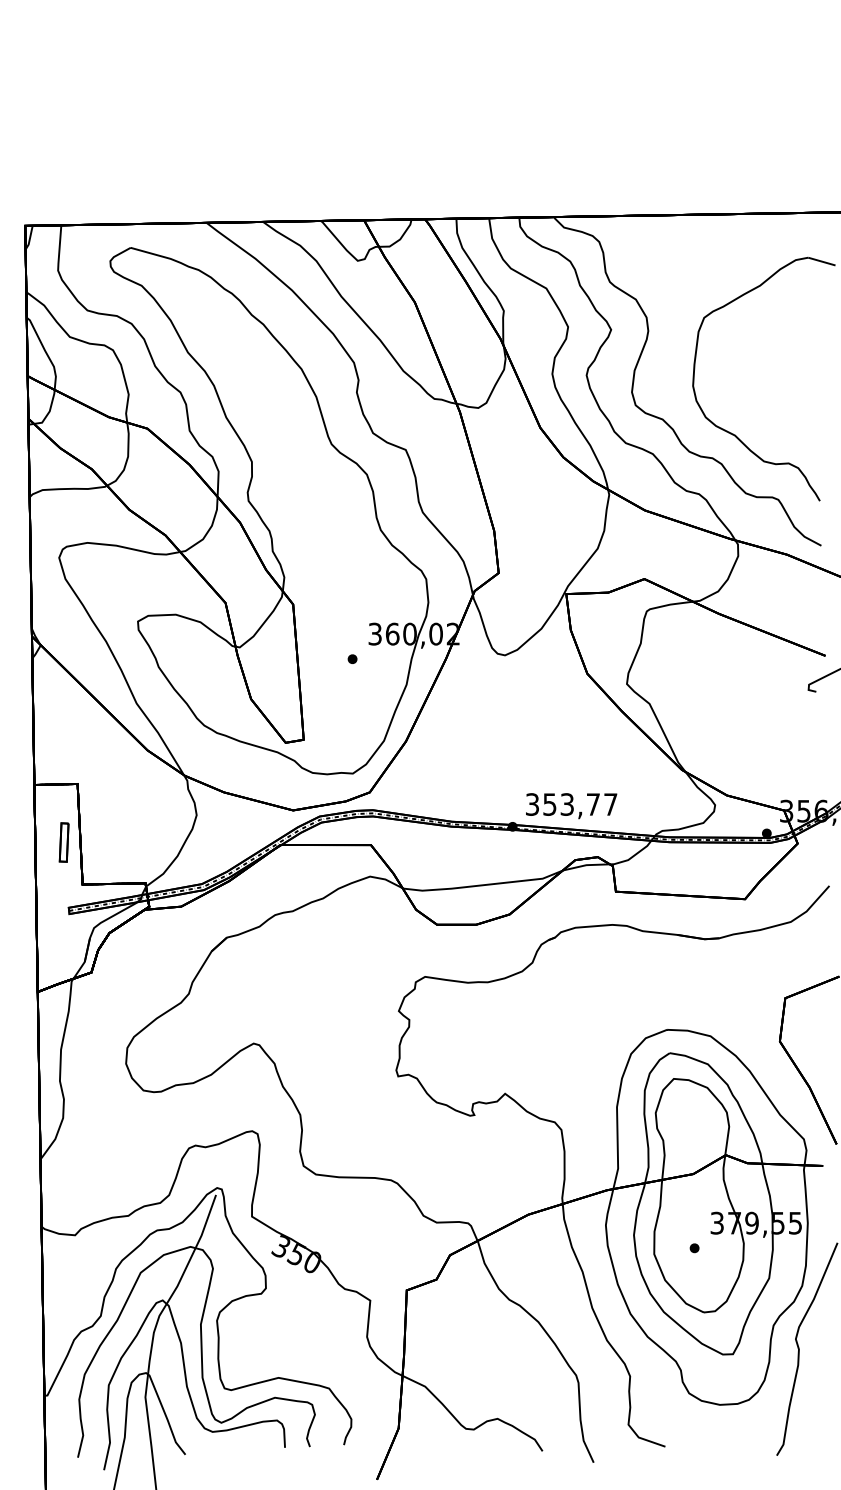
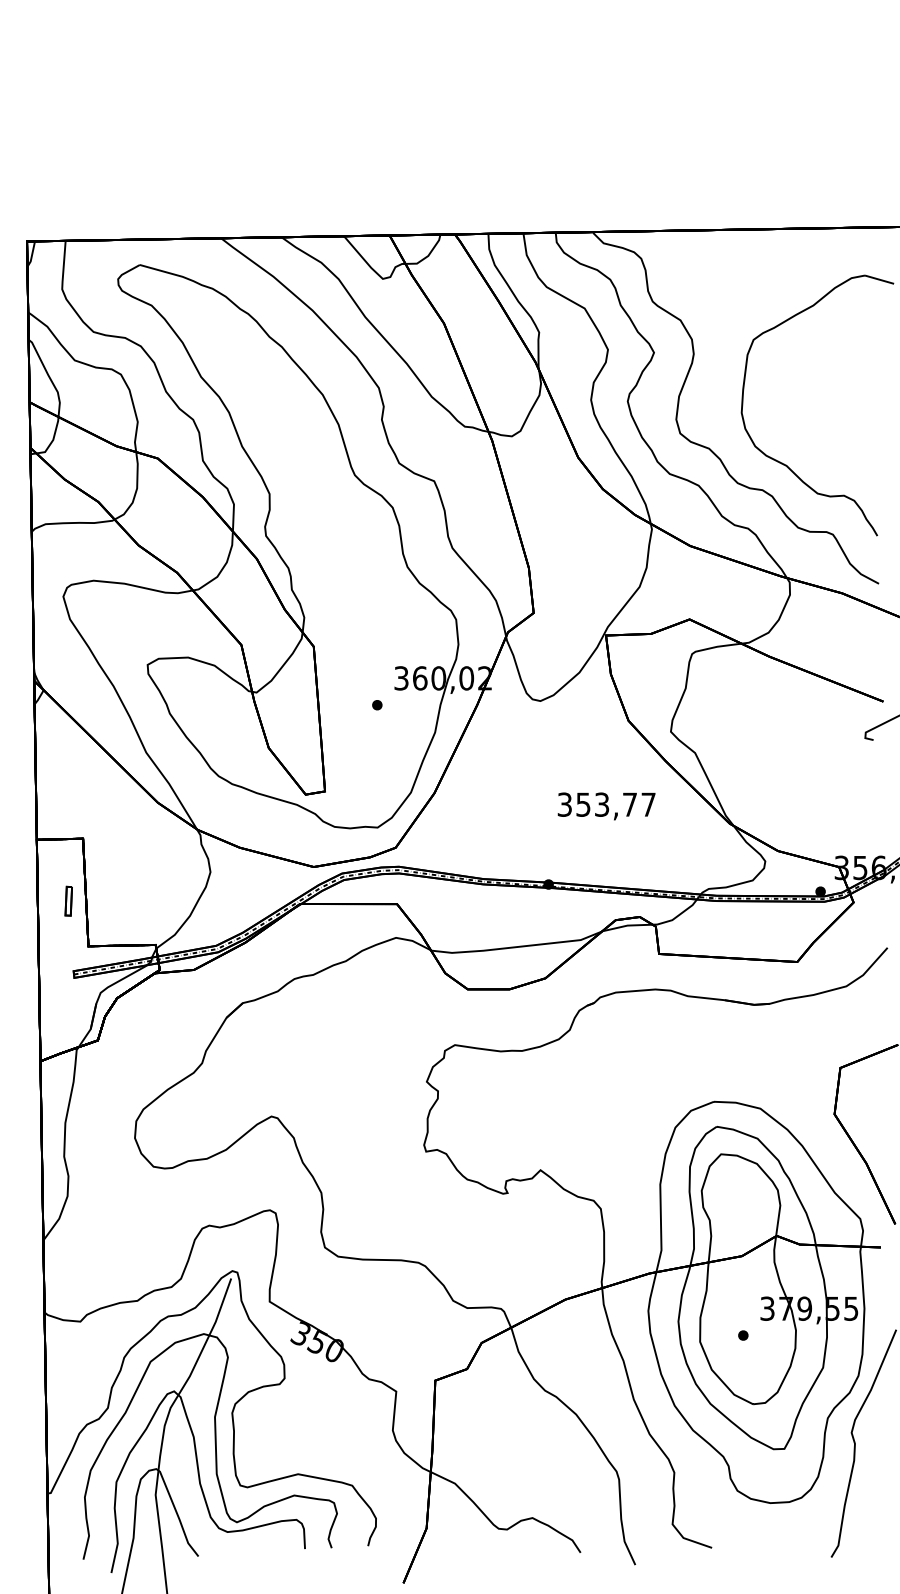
text: (571, 806) -> (606, 806), moved
part: (63, 841) -> (68, 900), size x0.7

